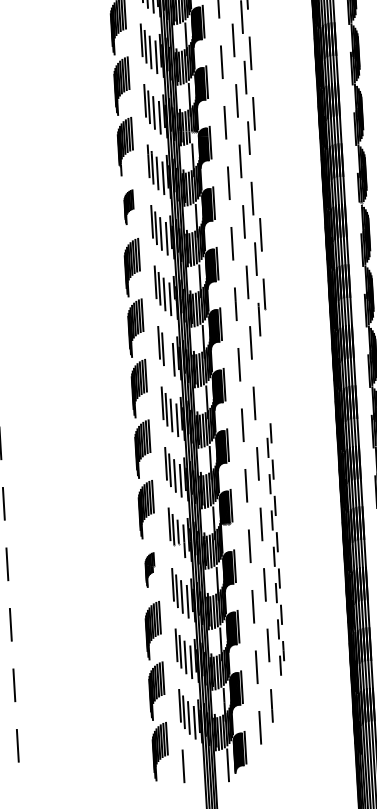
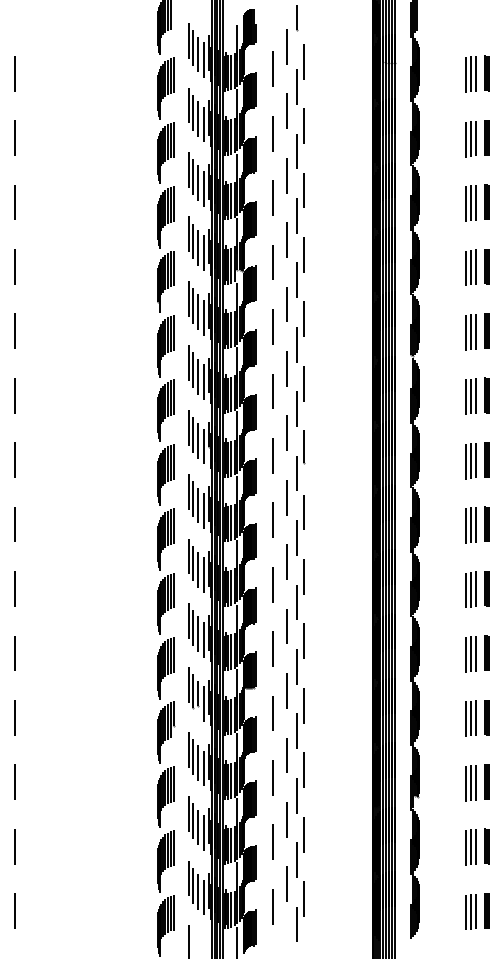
line: (257, 174) -> (304, 319), added
part: (128, 207) -> (165, 346), size x1.67
line: (168, 354) -> (198, 505), added
part: (275, 549) -> (300, 718), size x1.67
part: (150, 569) -> (166, 732), size x1.67

